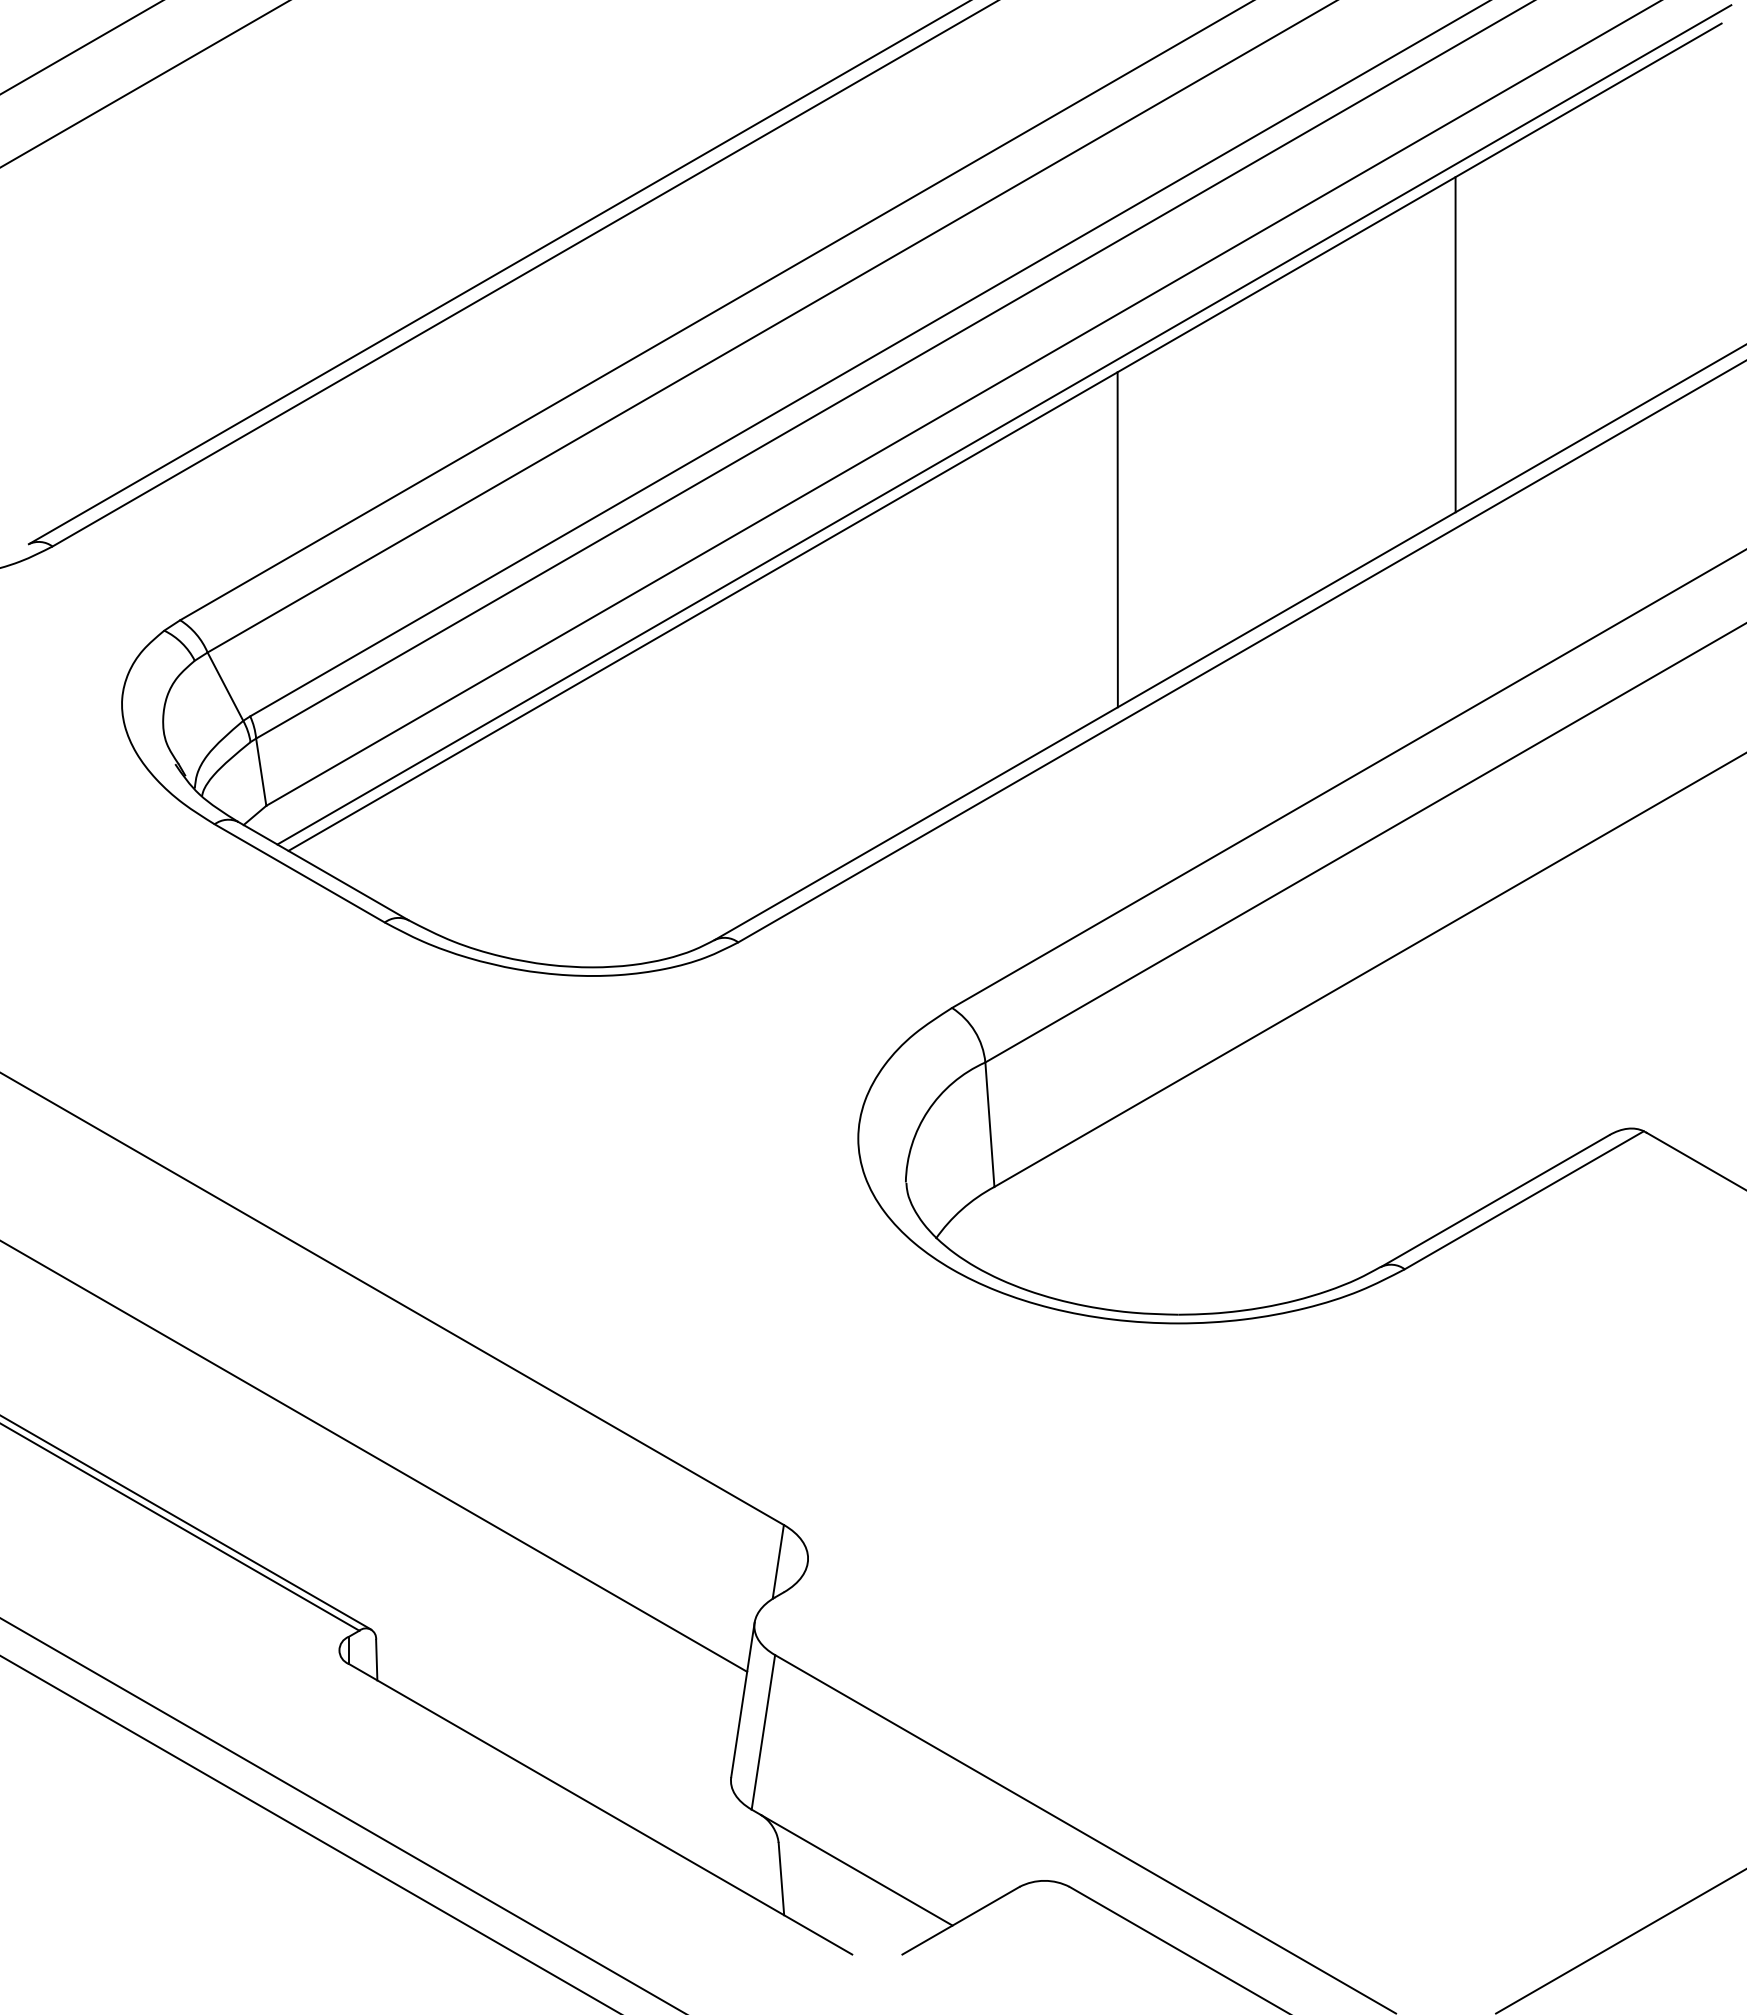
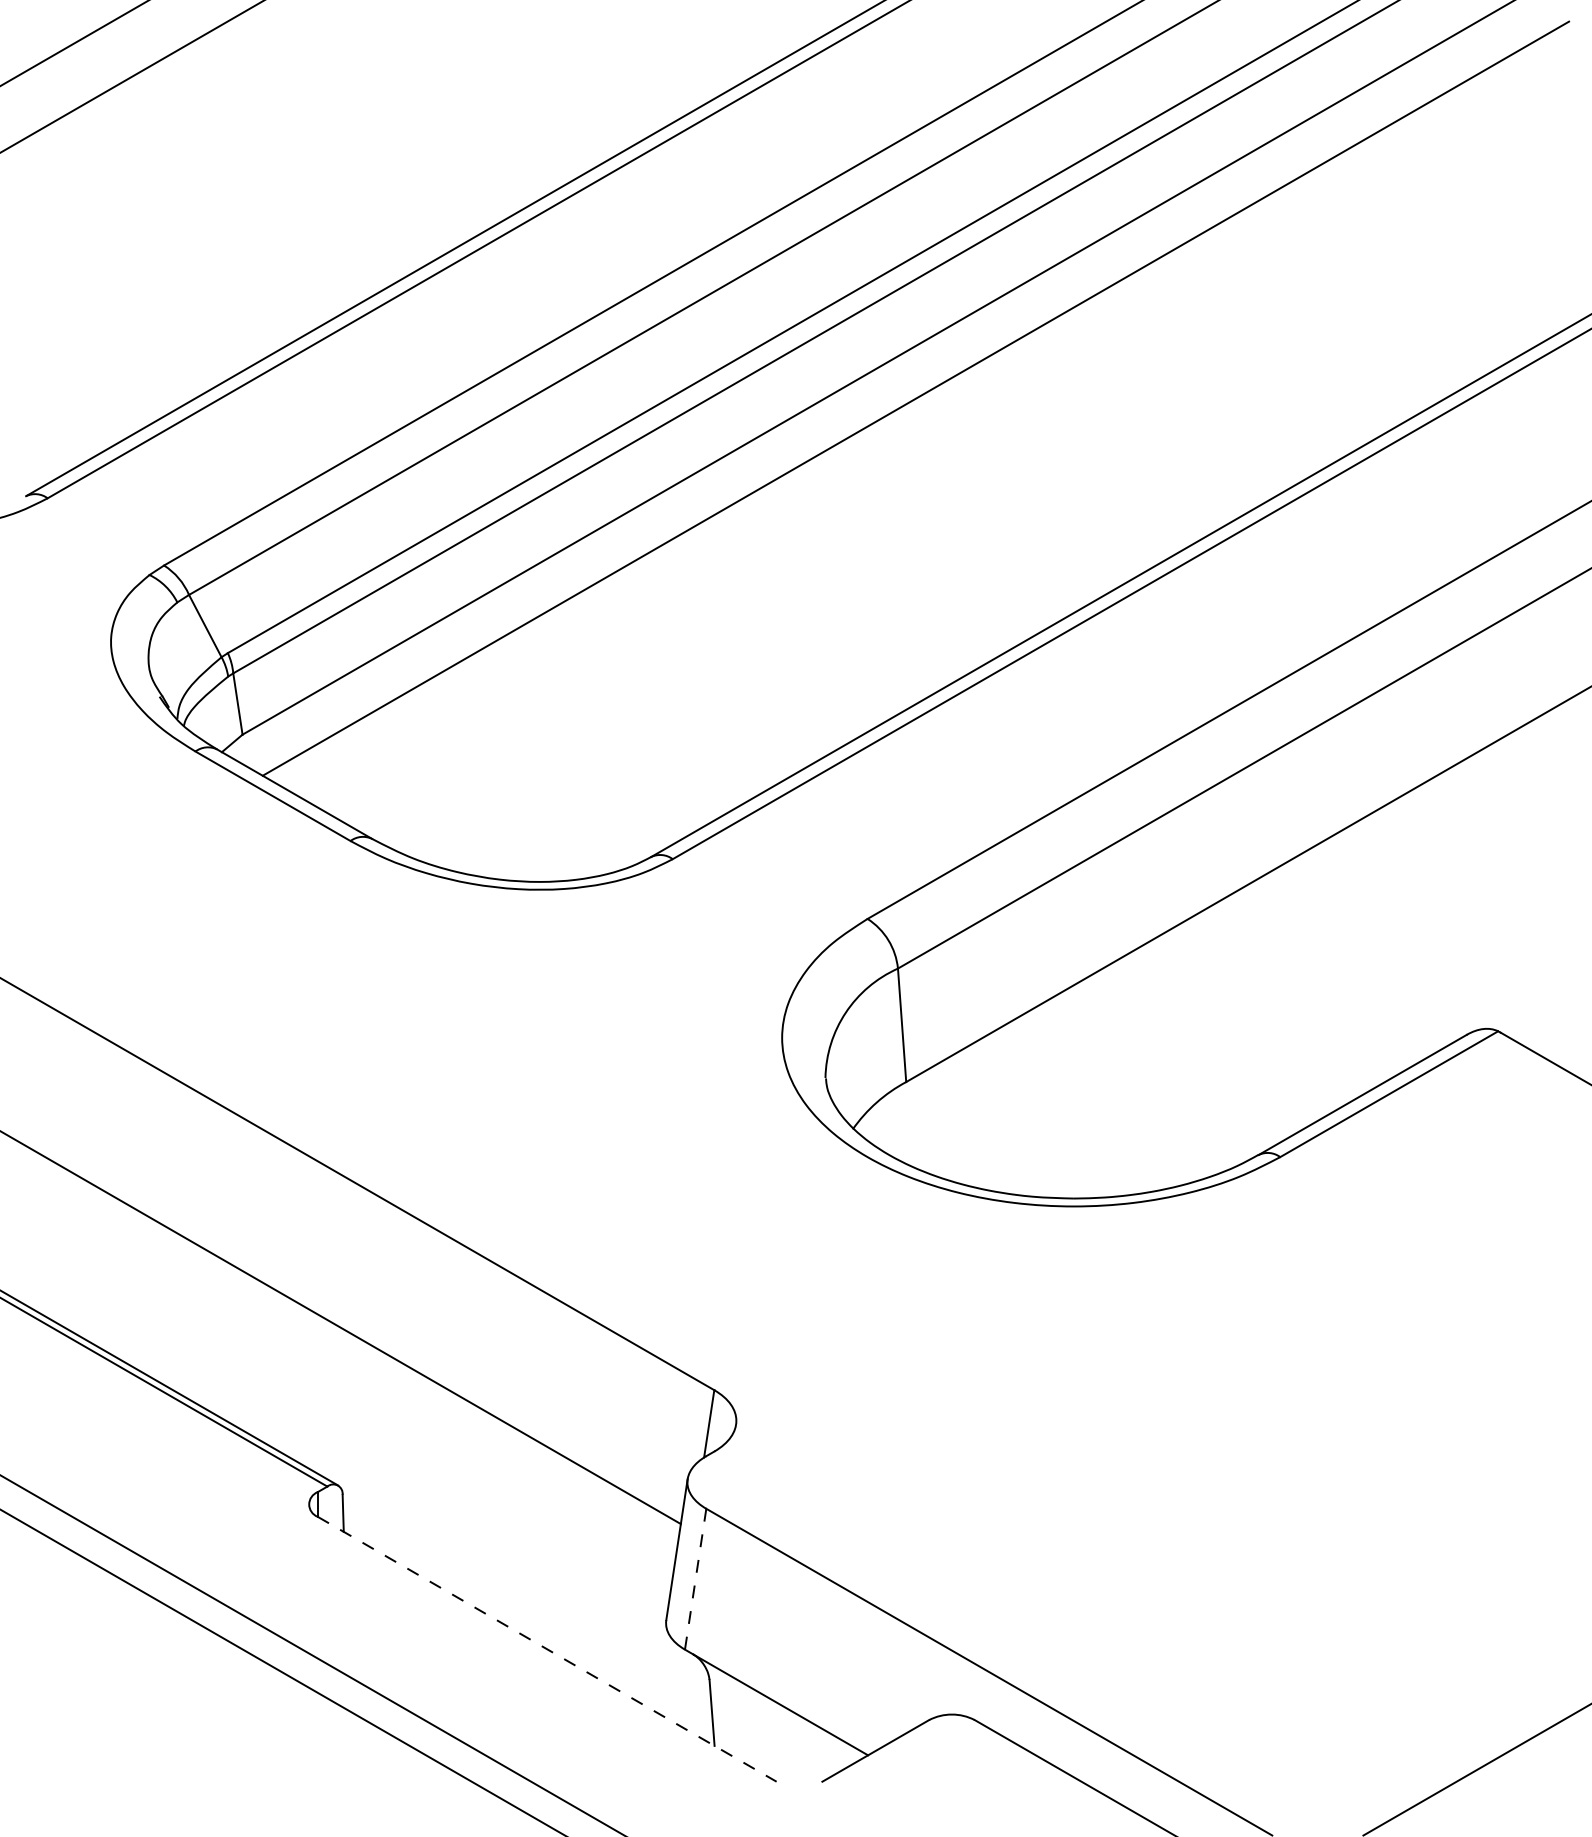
line: (1455, 344) -> (1326, 314), removed
line: (1004, 424) -> (915, 387), removed
line: (1117, 539) -> (1018, 491), removed
line: (763, 1732) -> (695, 1579), solid -> dashed
line: (600, 1809) -> (547, 1649), solid -> dashed

